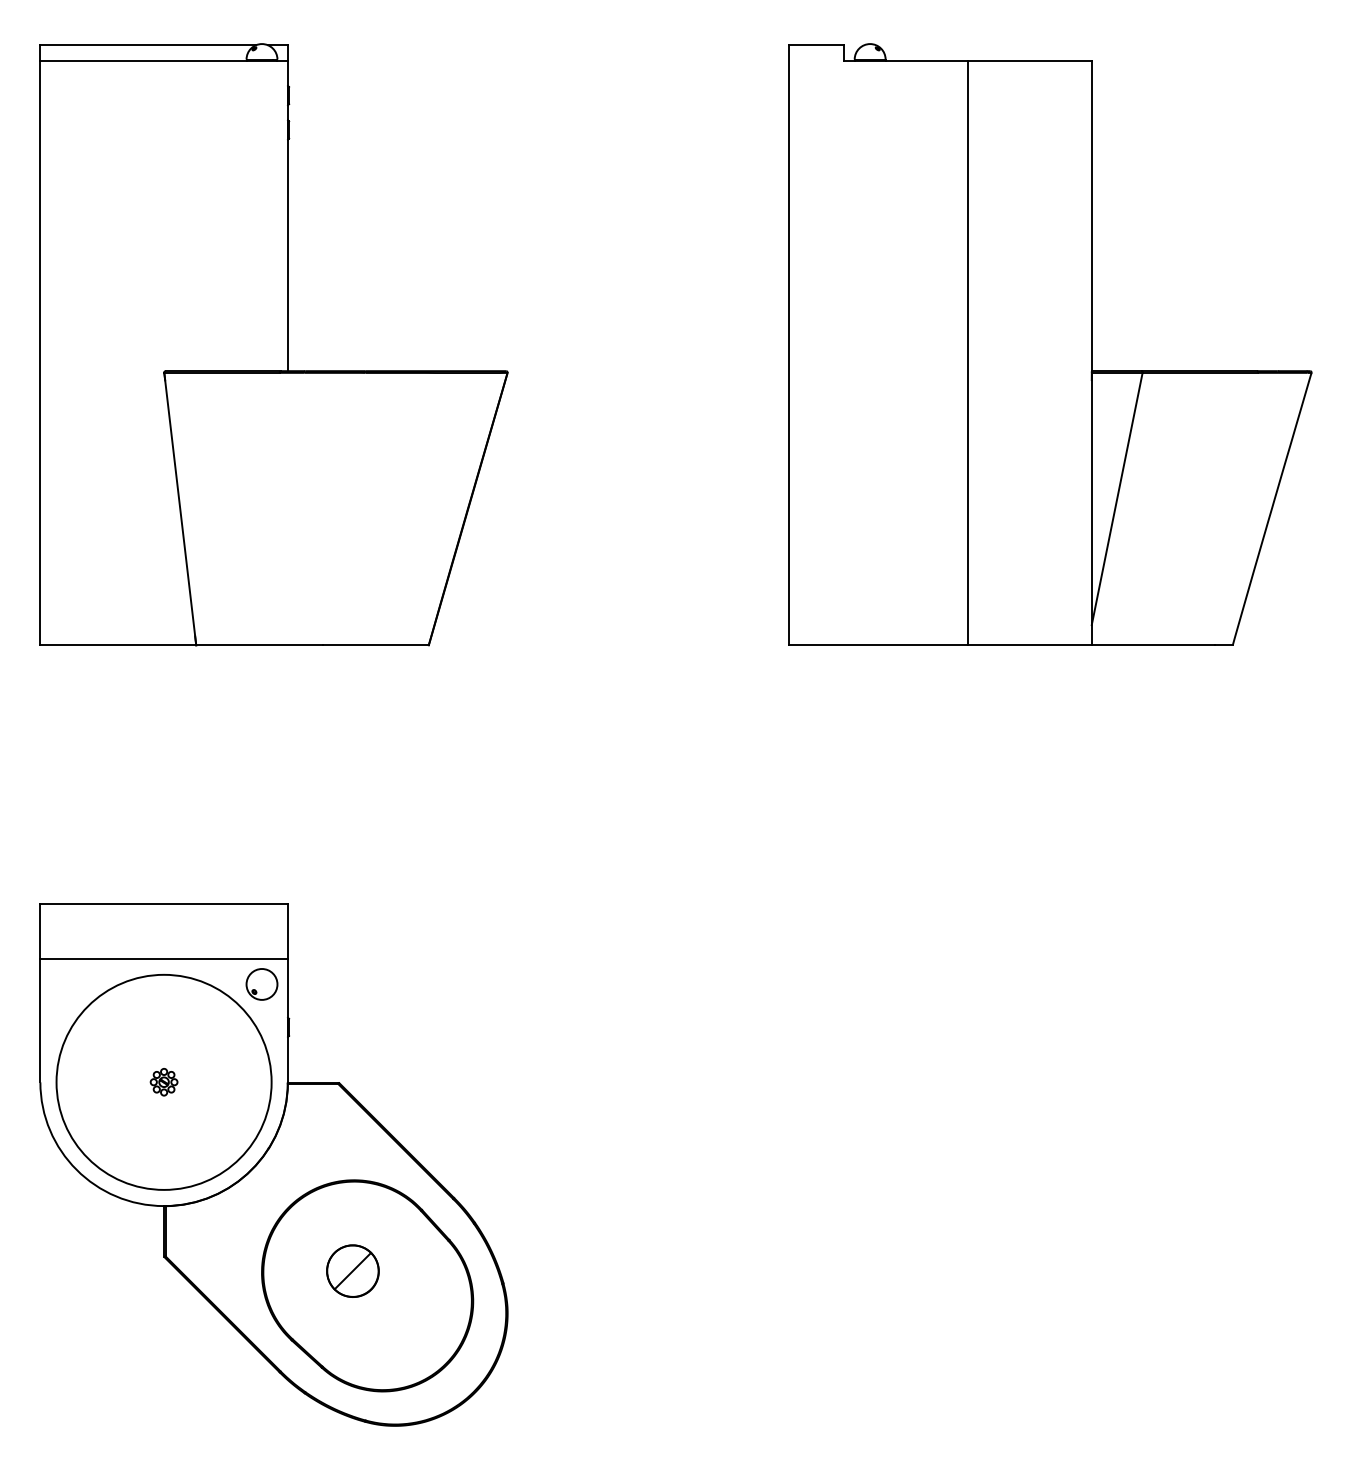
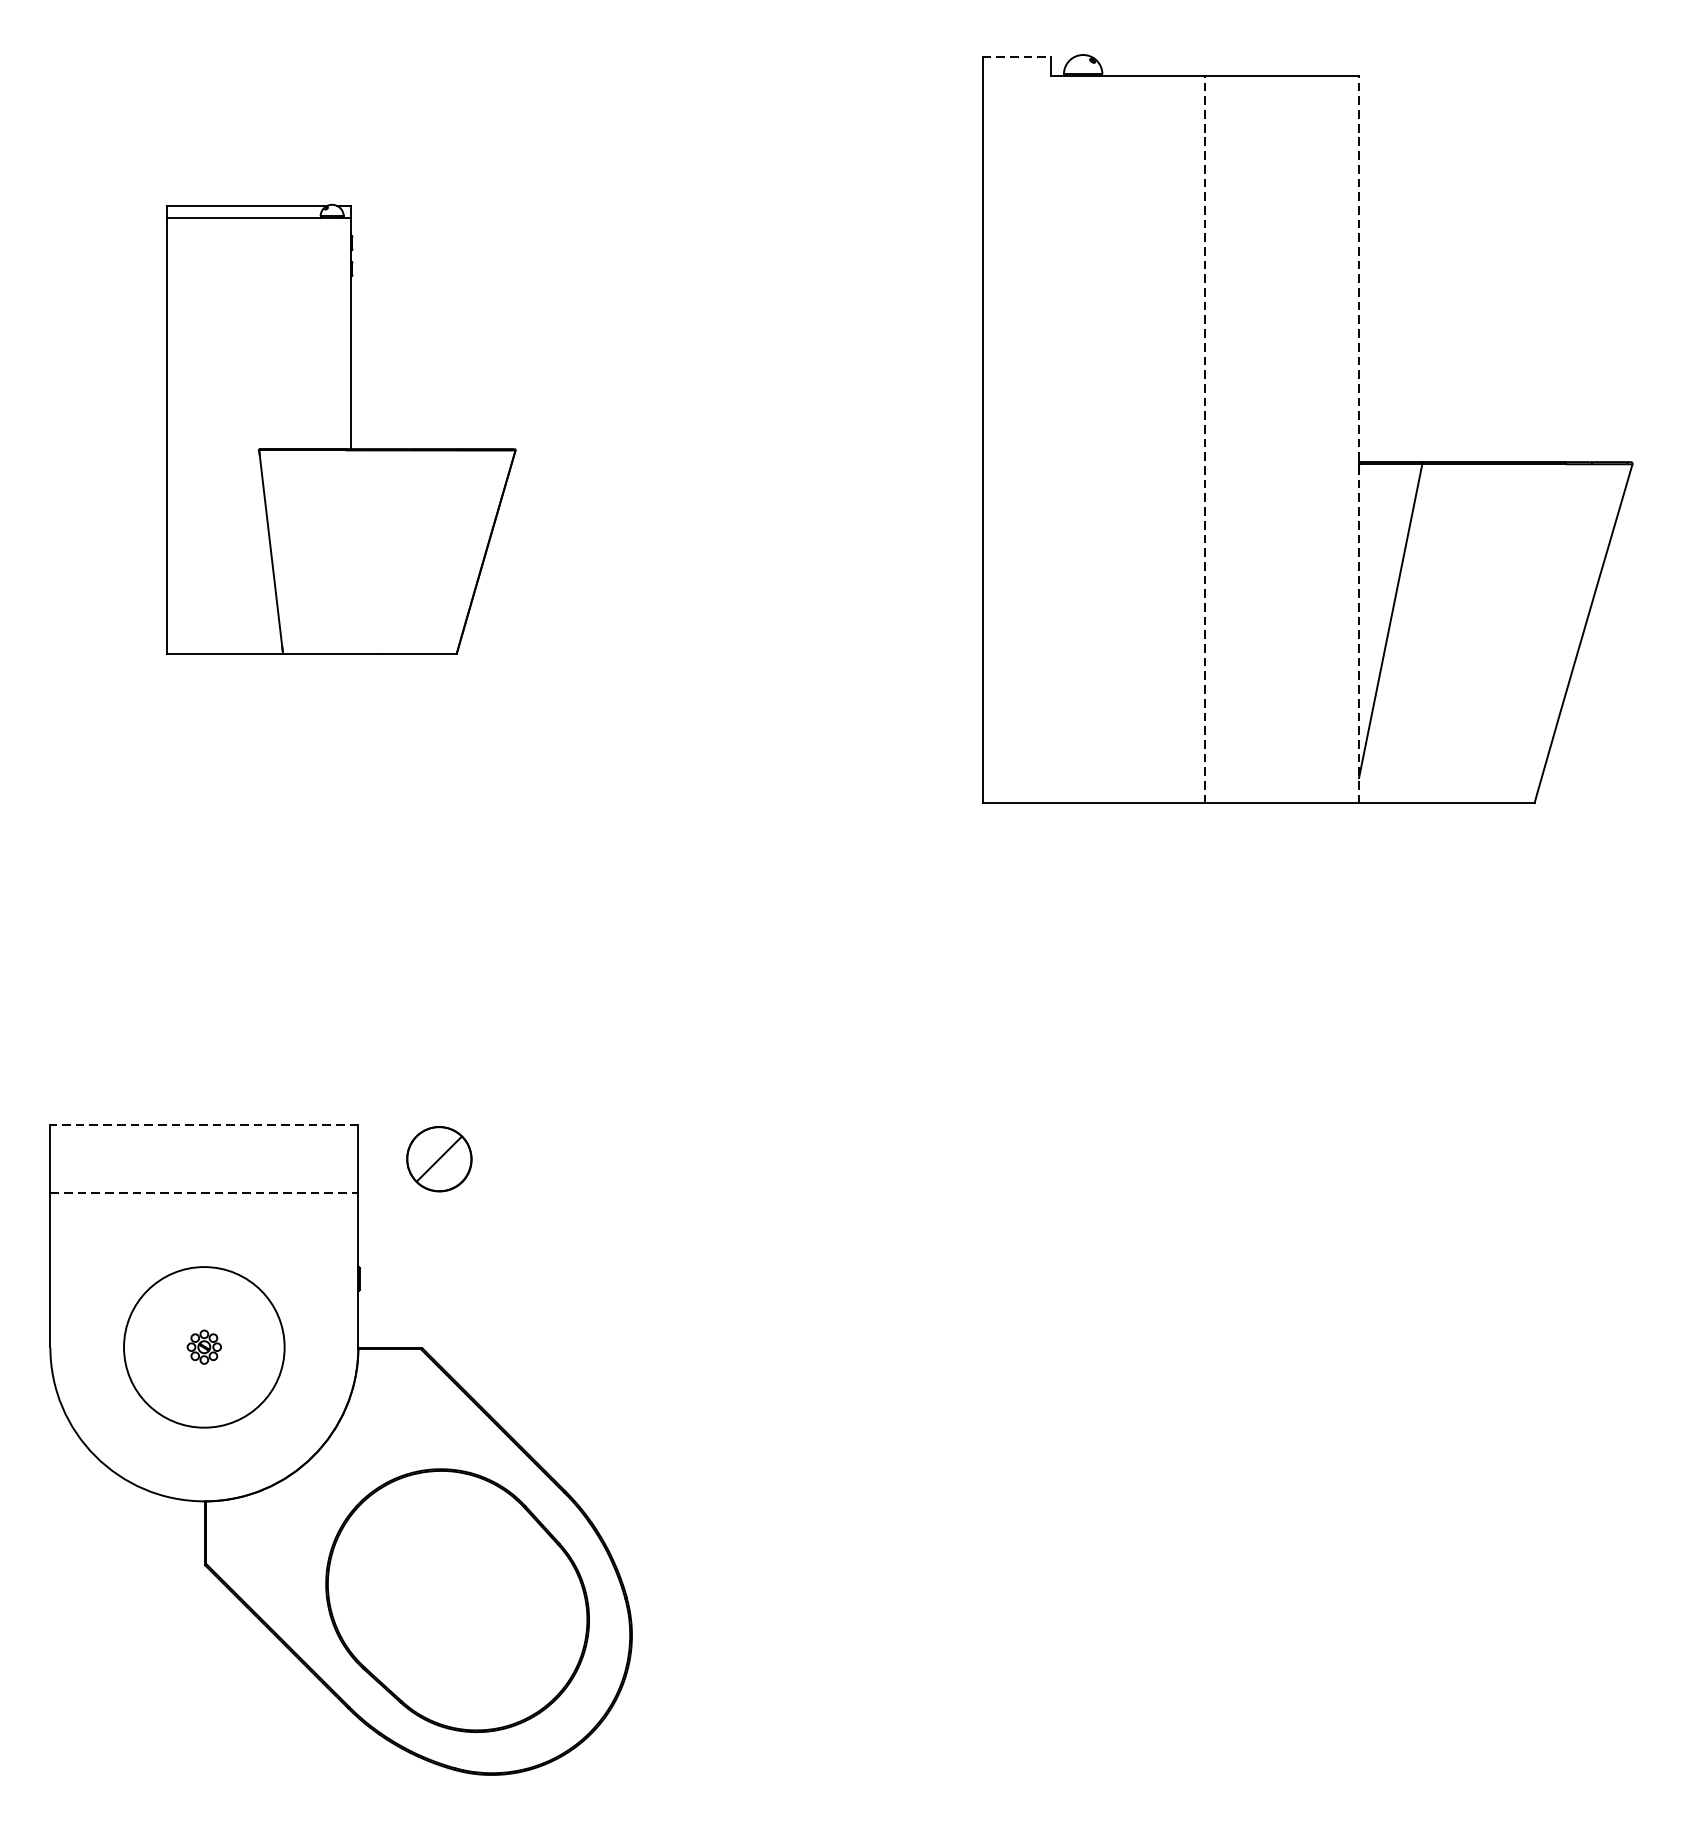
line: (817, 45) -> (1017, 56), solid -> dashed
part: (273, 344) -> (340, 428), size x0.6
line: (968, 352) -> (1205, 438), solid -> dashed
line: (1091, 352) -> (1358, 438), solid -> dashed
line: (164, 903) -> (204, 1124), solid -> dashed
line: (164, 958) -> (204, 1193), solid -> dashed
part: (261, 984) -> (325, 1225), removed
circle: (163, 1081) -> (203, 1346), size x0.6
part: (352, 1270) -> (438, 1158), moved

